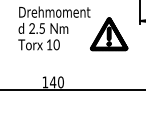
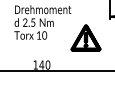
part: (108, 33) -> (85, 37), moved

